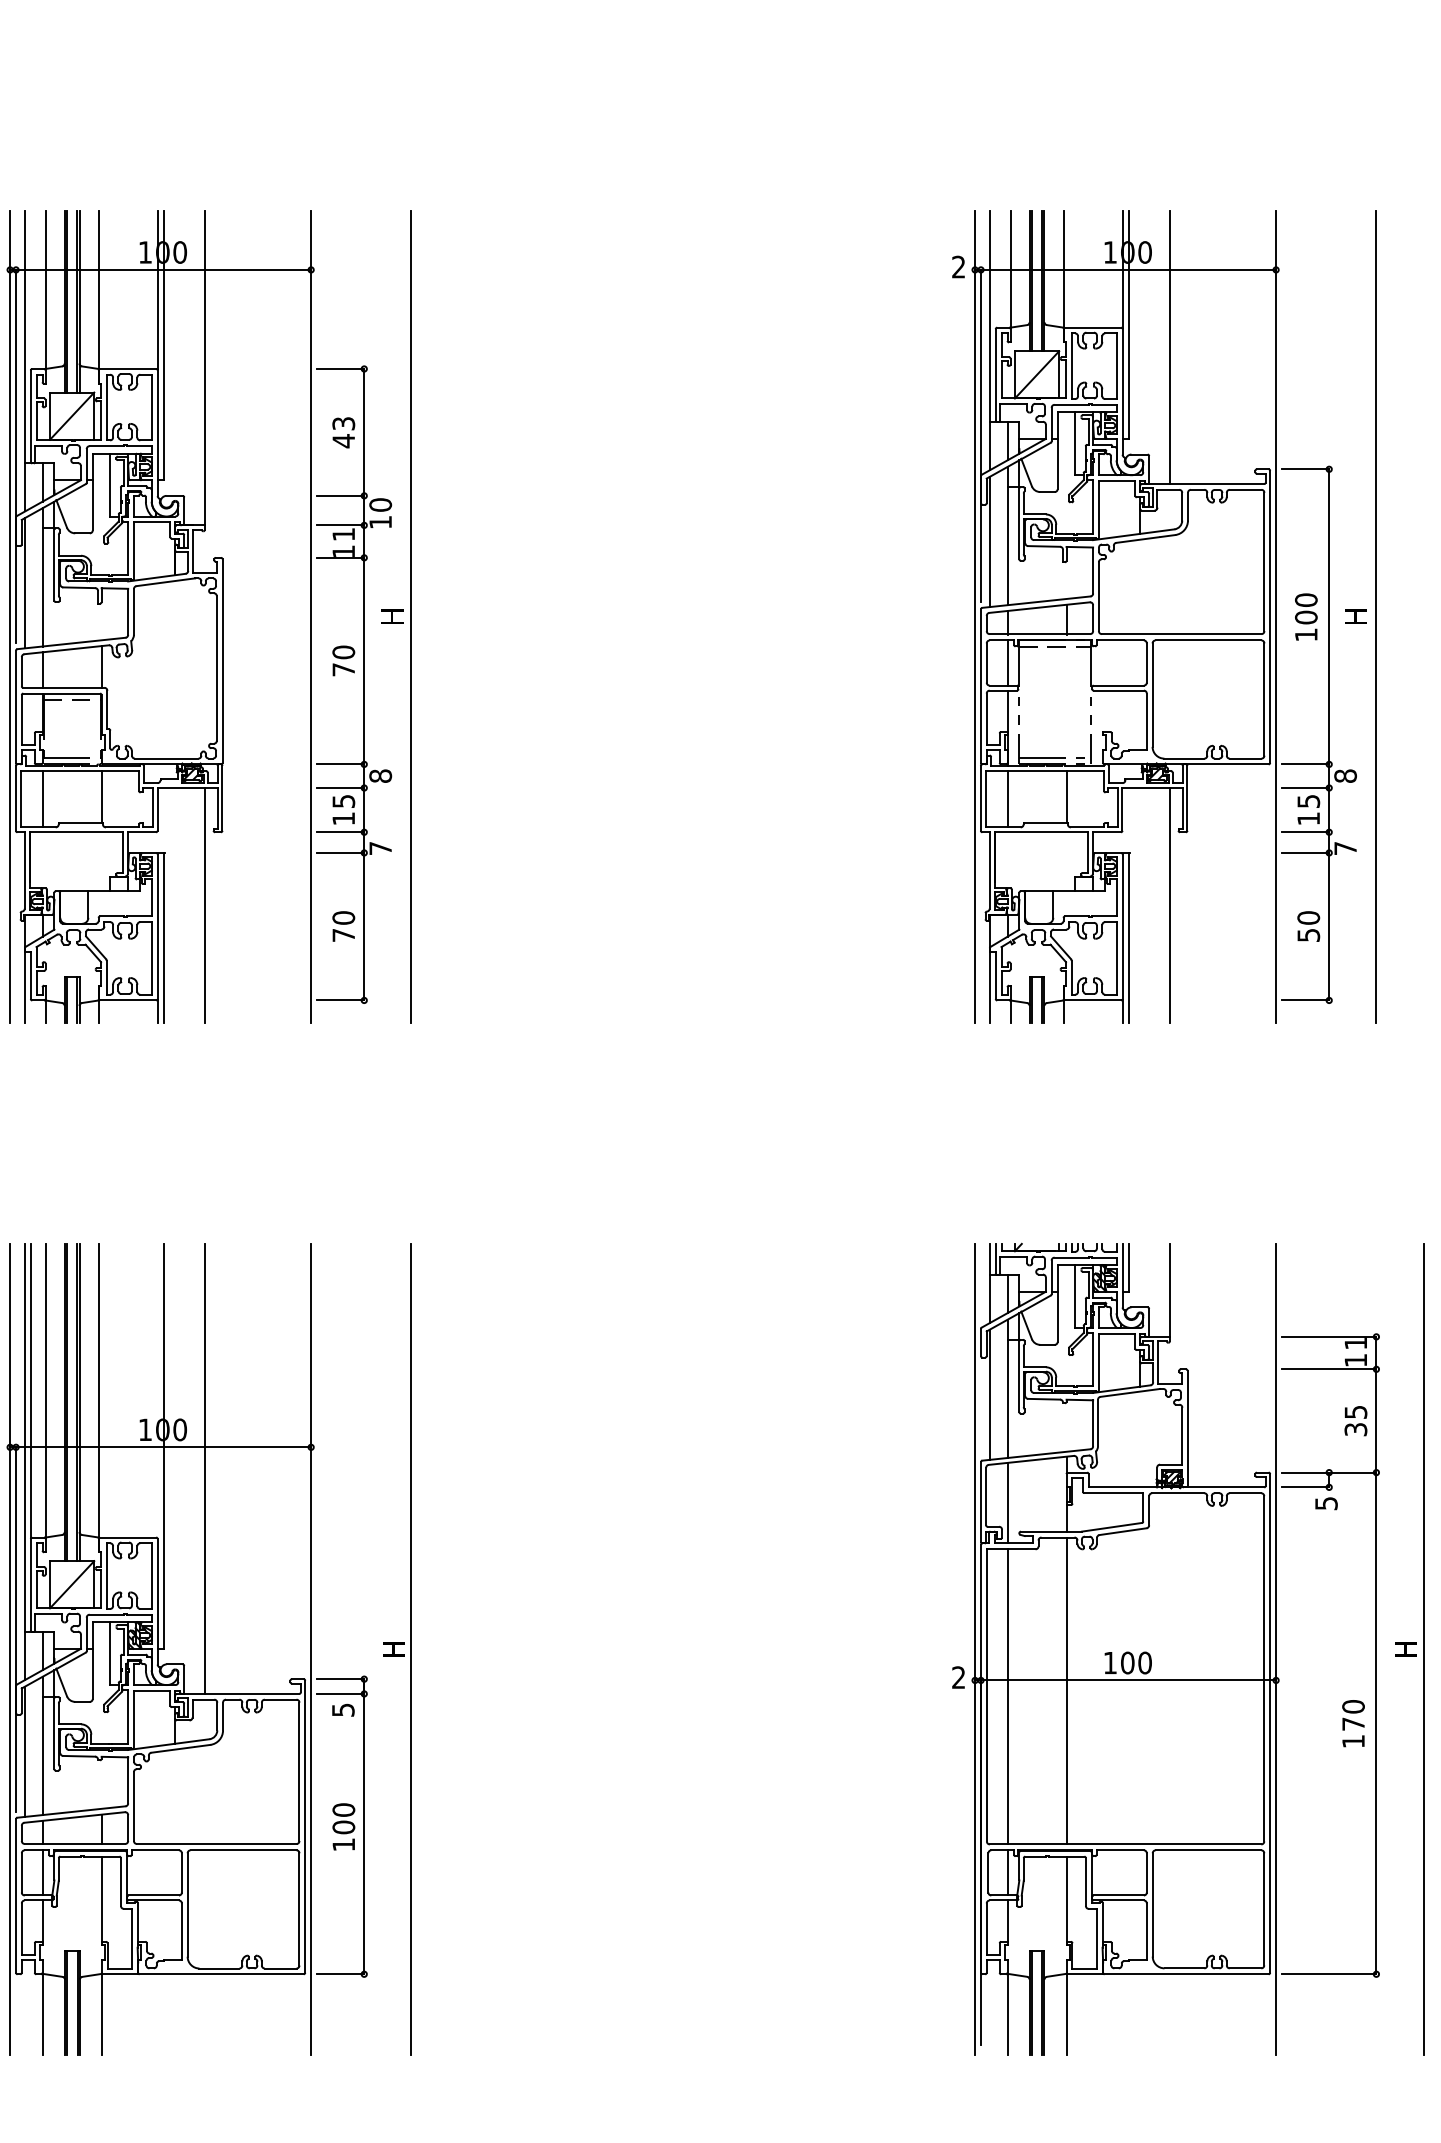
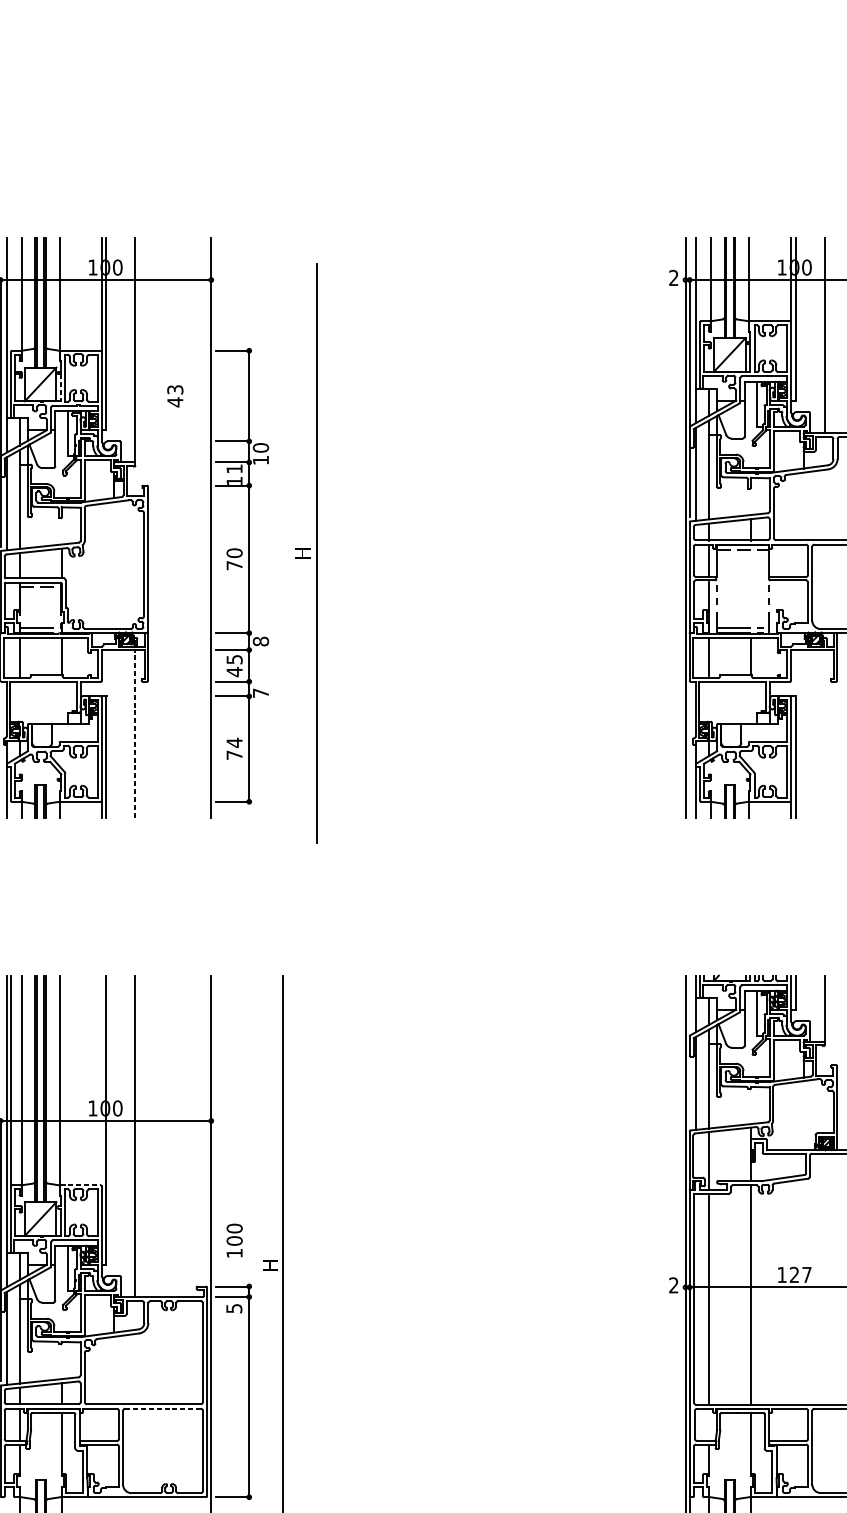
line: (101, 421) -> (61, 388), solid -> dashed
text: (343, 432) -> (175, 396), moved
part: (396, 616) -> (305, 553), moved
text: (343, 818) -> (234, 671), 15 -> 45
line: (204, 904) -> (135, 733), solid -> dashed
line: (1169, 905) -> (824, 733), removed
text: (343, 917) -> (234, 742), 70 -> 74
line: (128, 1537) -> (80, 1185), solid -> dashed
text: (1136, 1662) -> (800, 1274), 100 -> 127
text: (343, 1826) -> (234, 1240), moved
line: (243, 1850) -> (163, 1408), solid -> dashed
line: (1007, 1872) -> (708, 1424), removed

